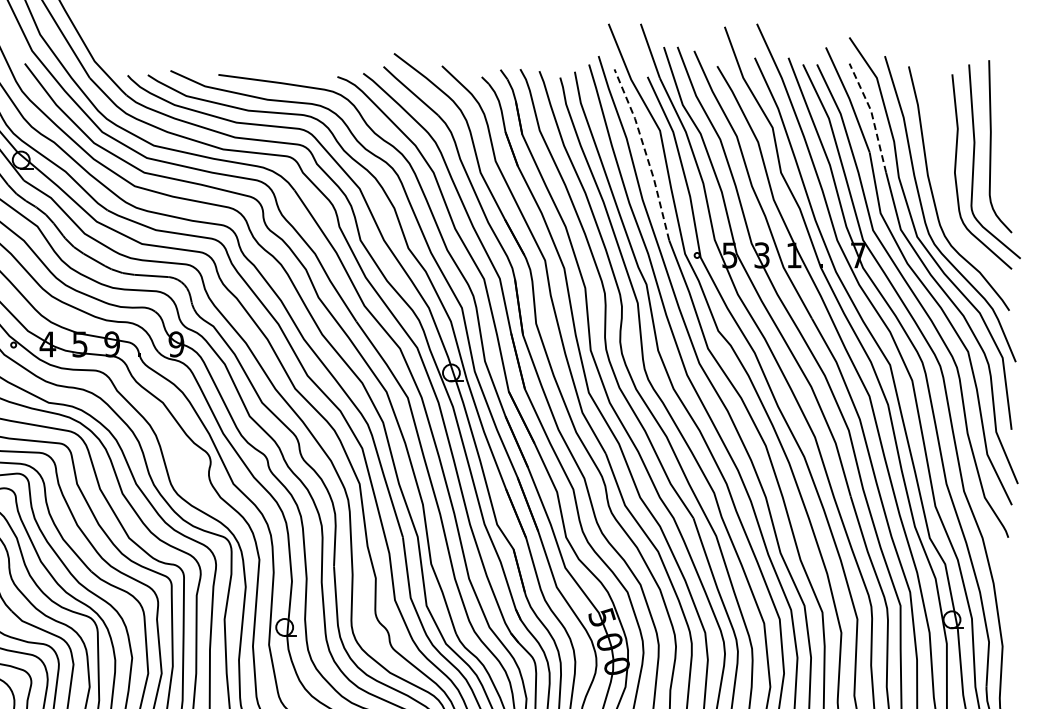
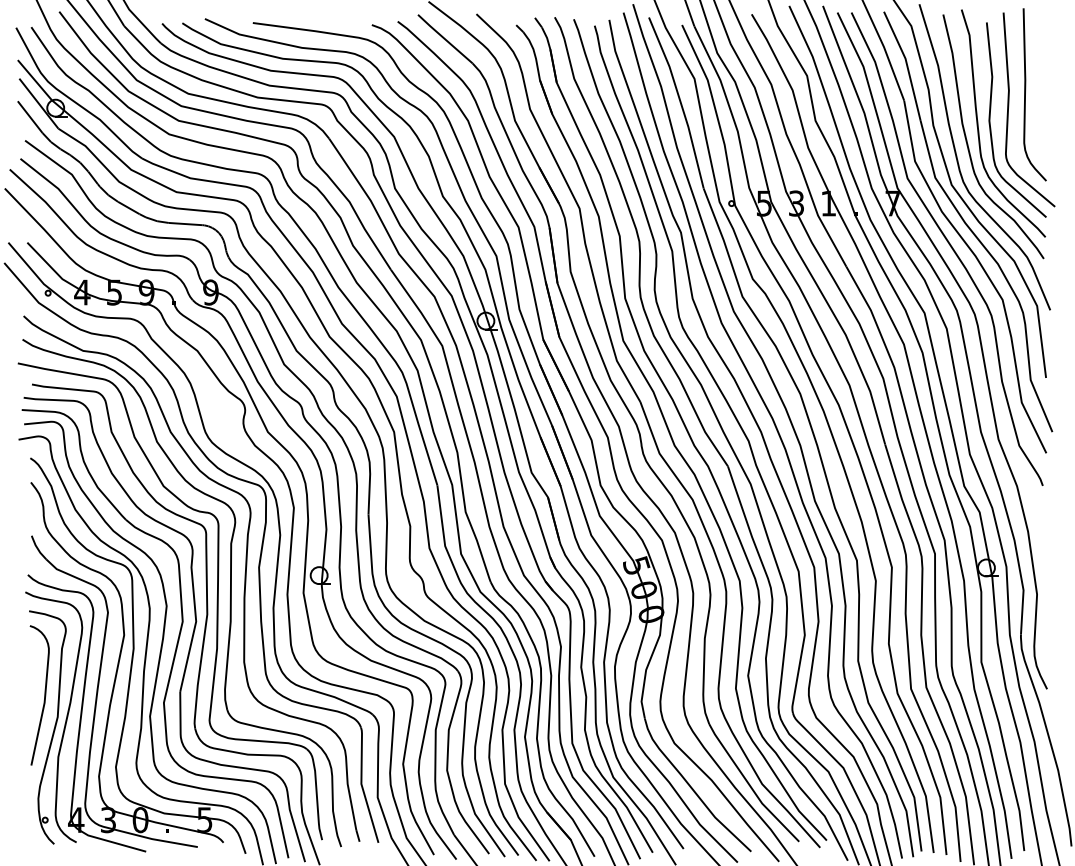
line: (872, 115) -> (906, 63), dashed -> solid
line: (646, 153) -> (680, 101), dashed -> solid
curve: (944, 175) -> (978, 123), added

